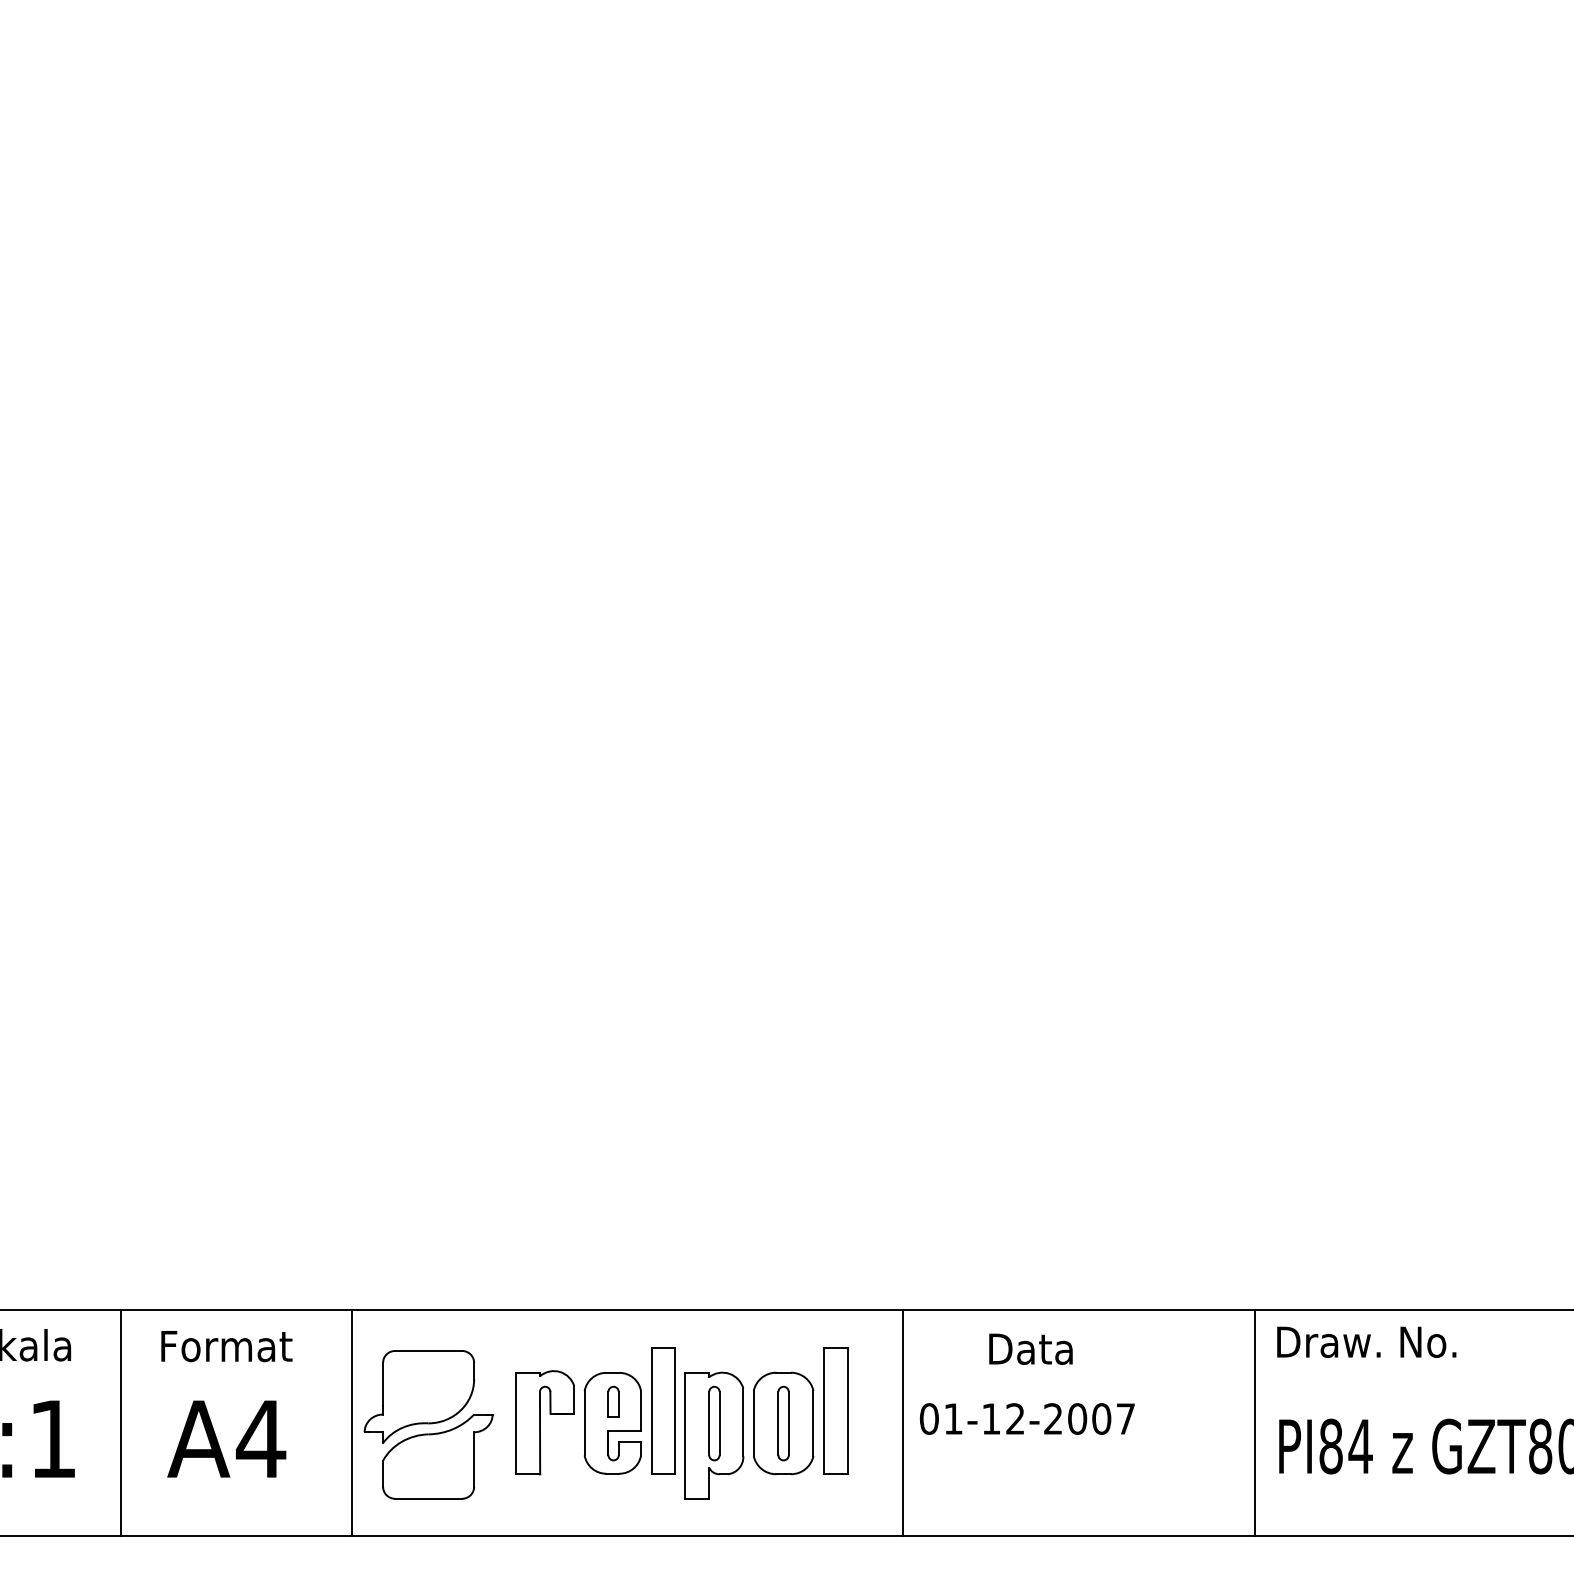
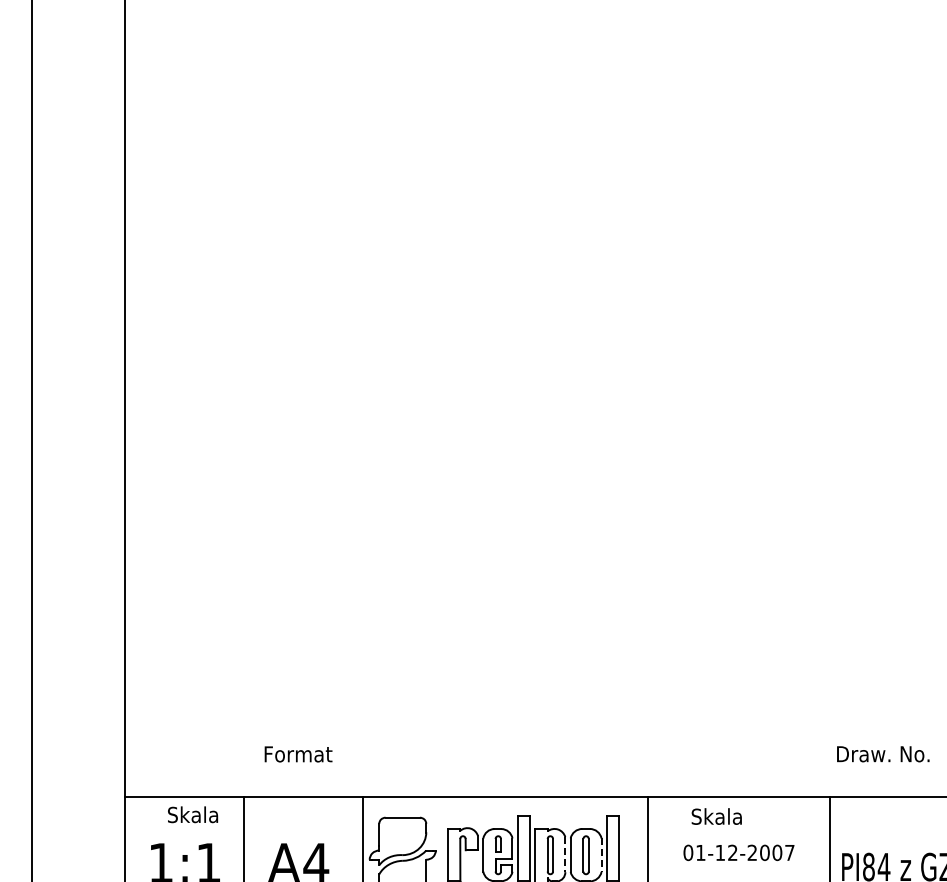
text: (1367, 1342) -> (883, 754), moved
text: (226, 1346) -> (298, 754), moved
text: (1036, 1348) -> (716, 816), Data -> Skala
text: (1026, 1418) -> (738, 852), moved
line: (743, 1424) -> (565, 855), solid -> dashed
line: (813, 1424) -> (601, 855), solid -> dashed

